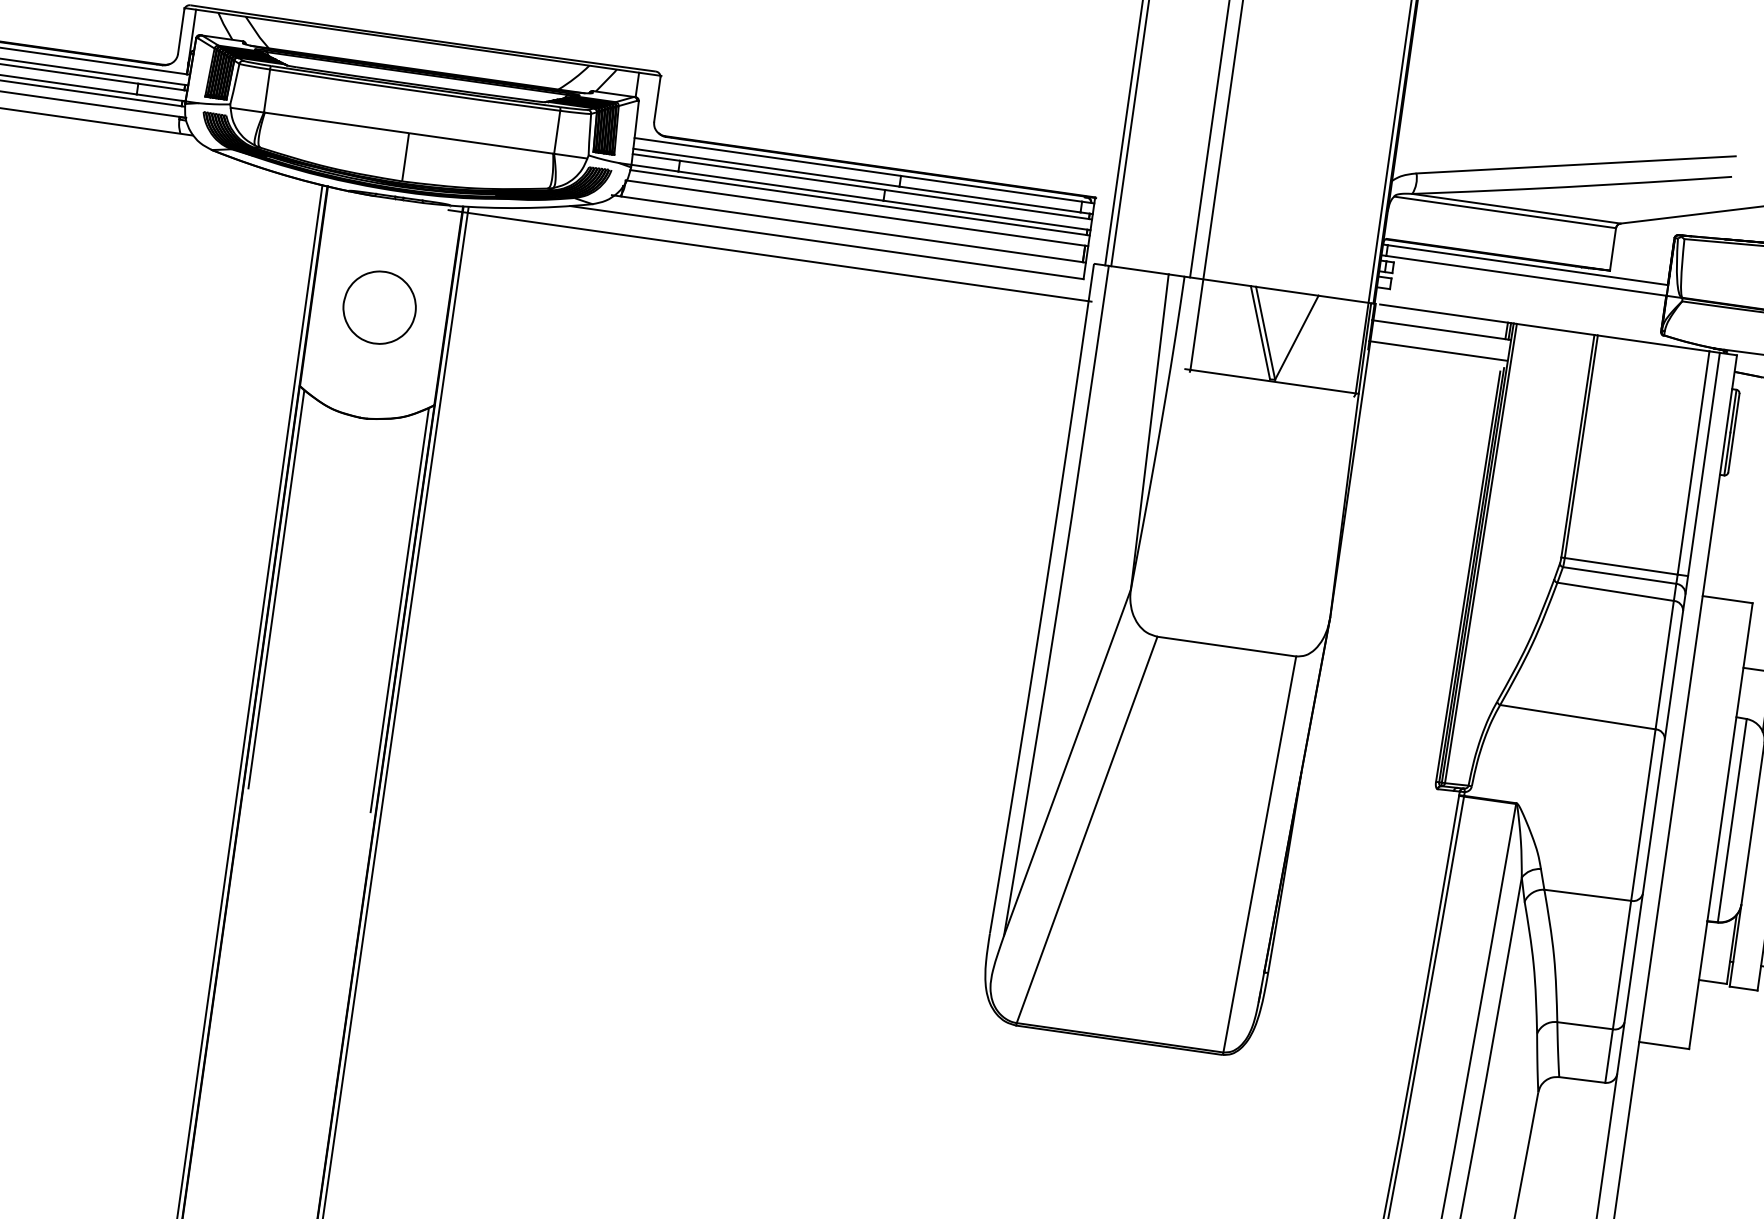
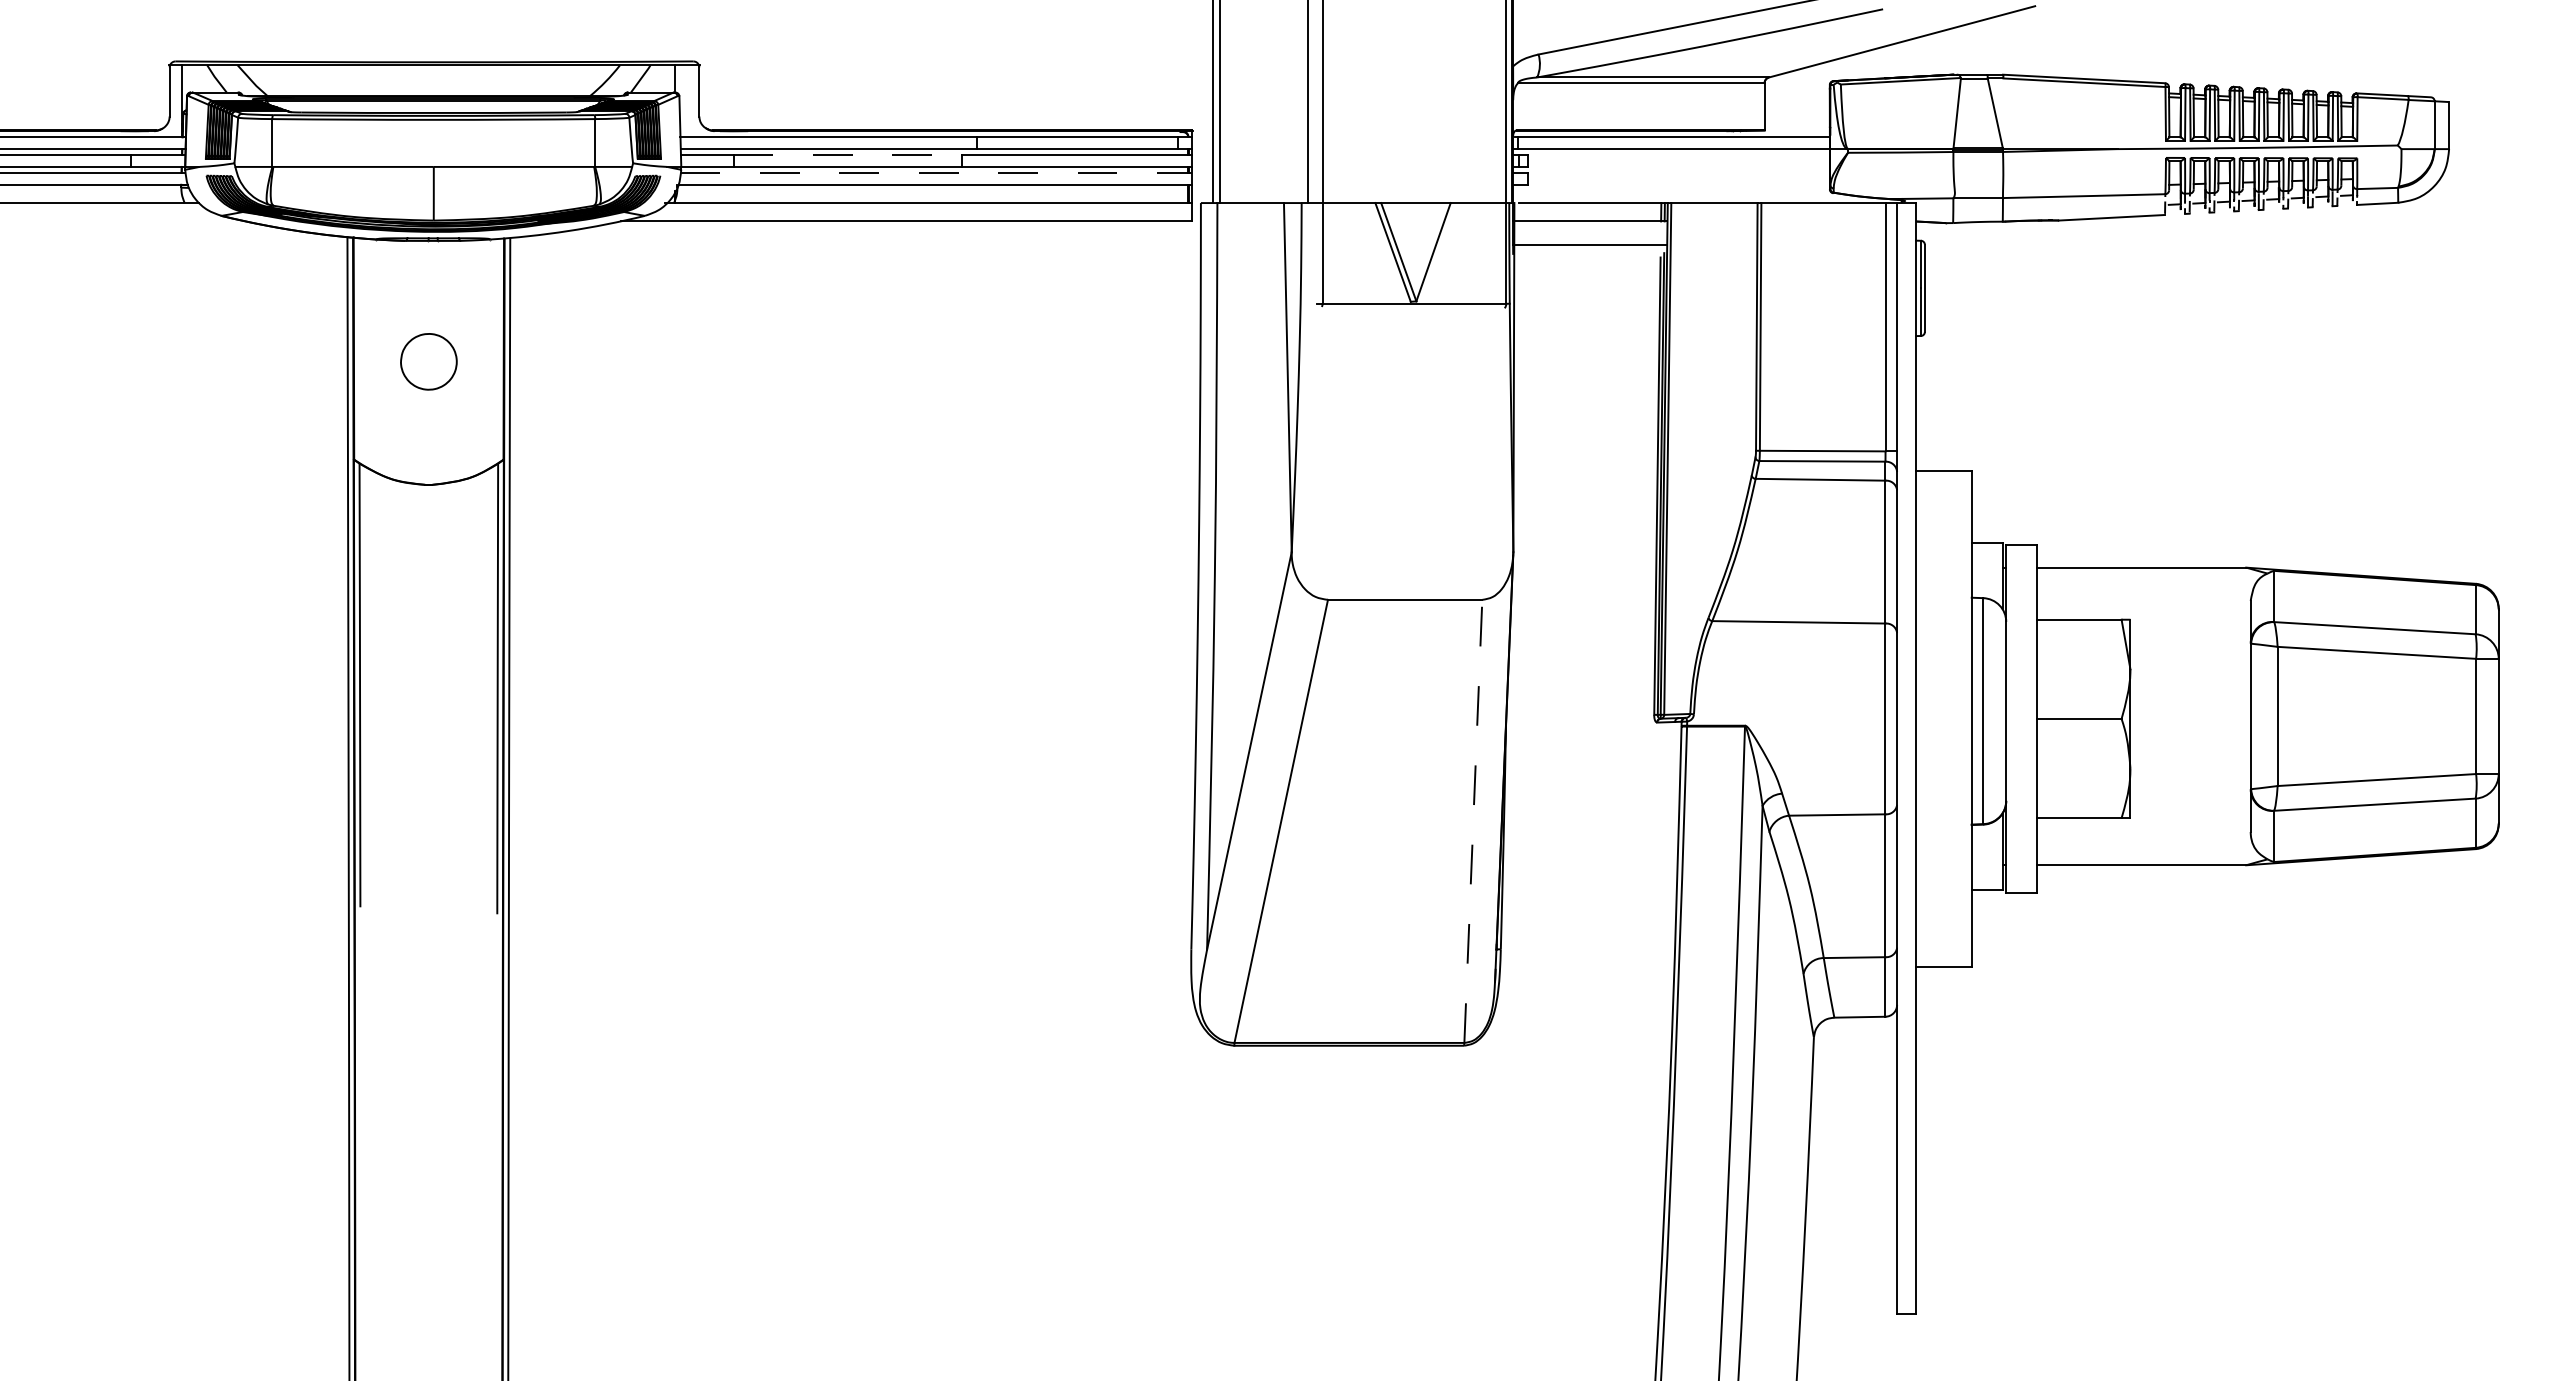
line: (783, 175) -> (848, 155), solid -> dashed
line: (860, 202) -> (936, 172), solid -> dashed
line: (770, 255) -> (846, 244), removed
part: (379, 307) -> (428, 361), size x0.7
line: (1259, 854) -> (1473, 821), solid -> dashed

